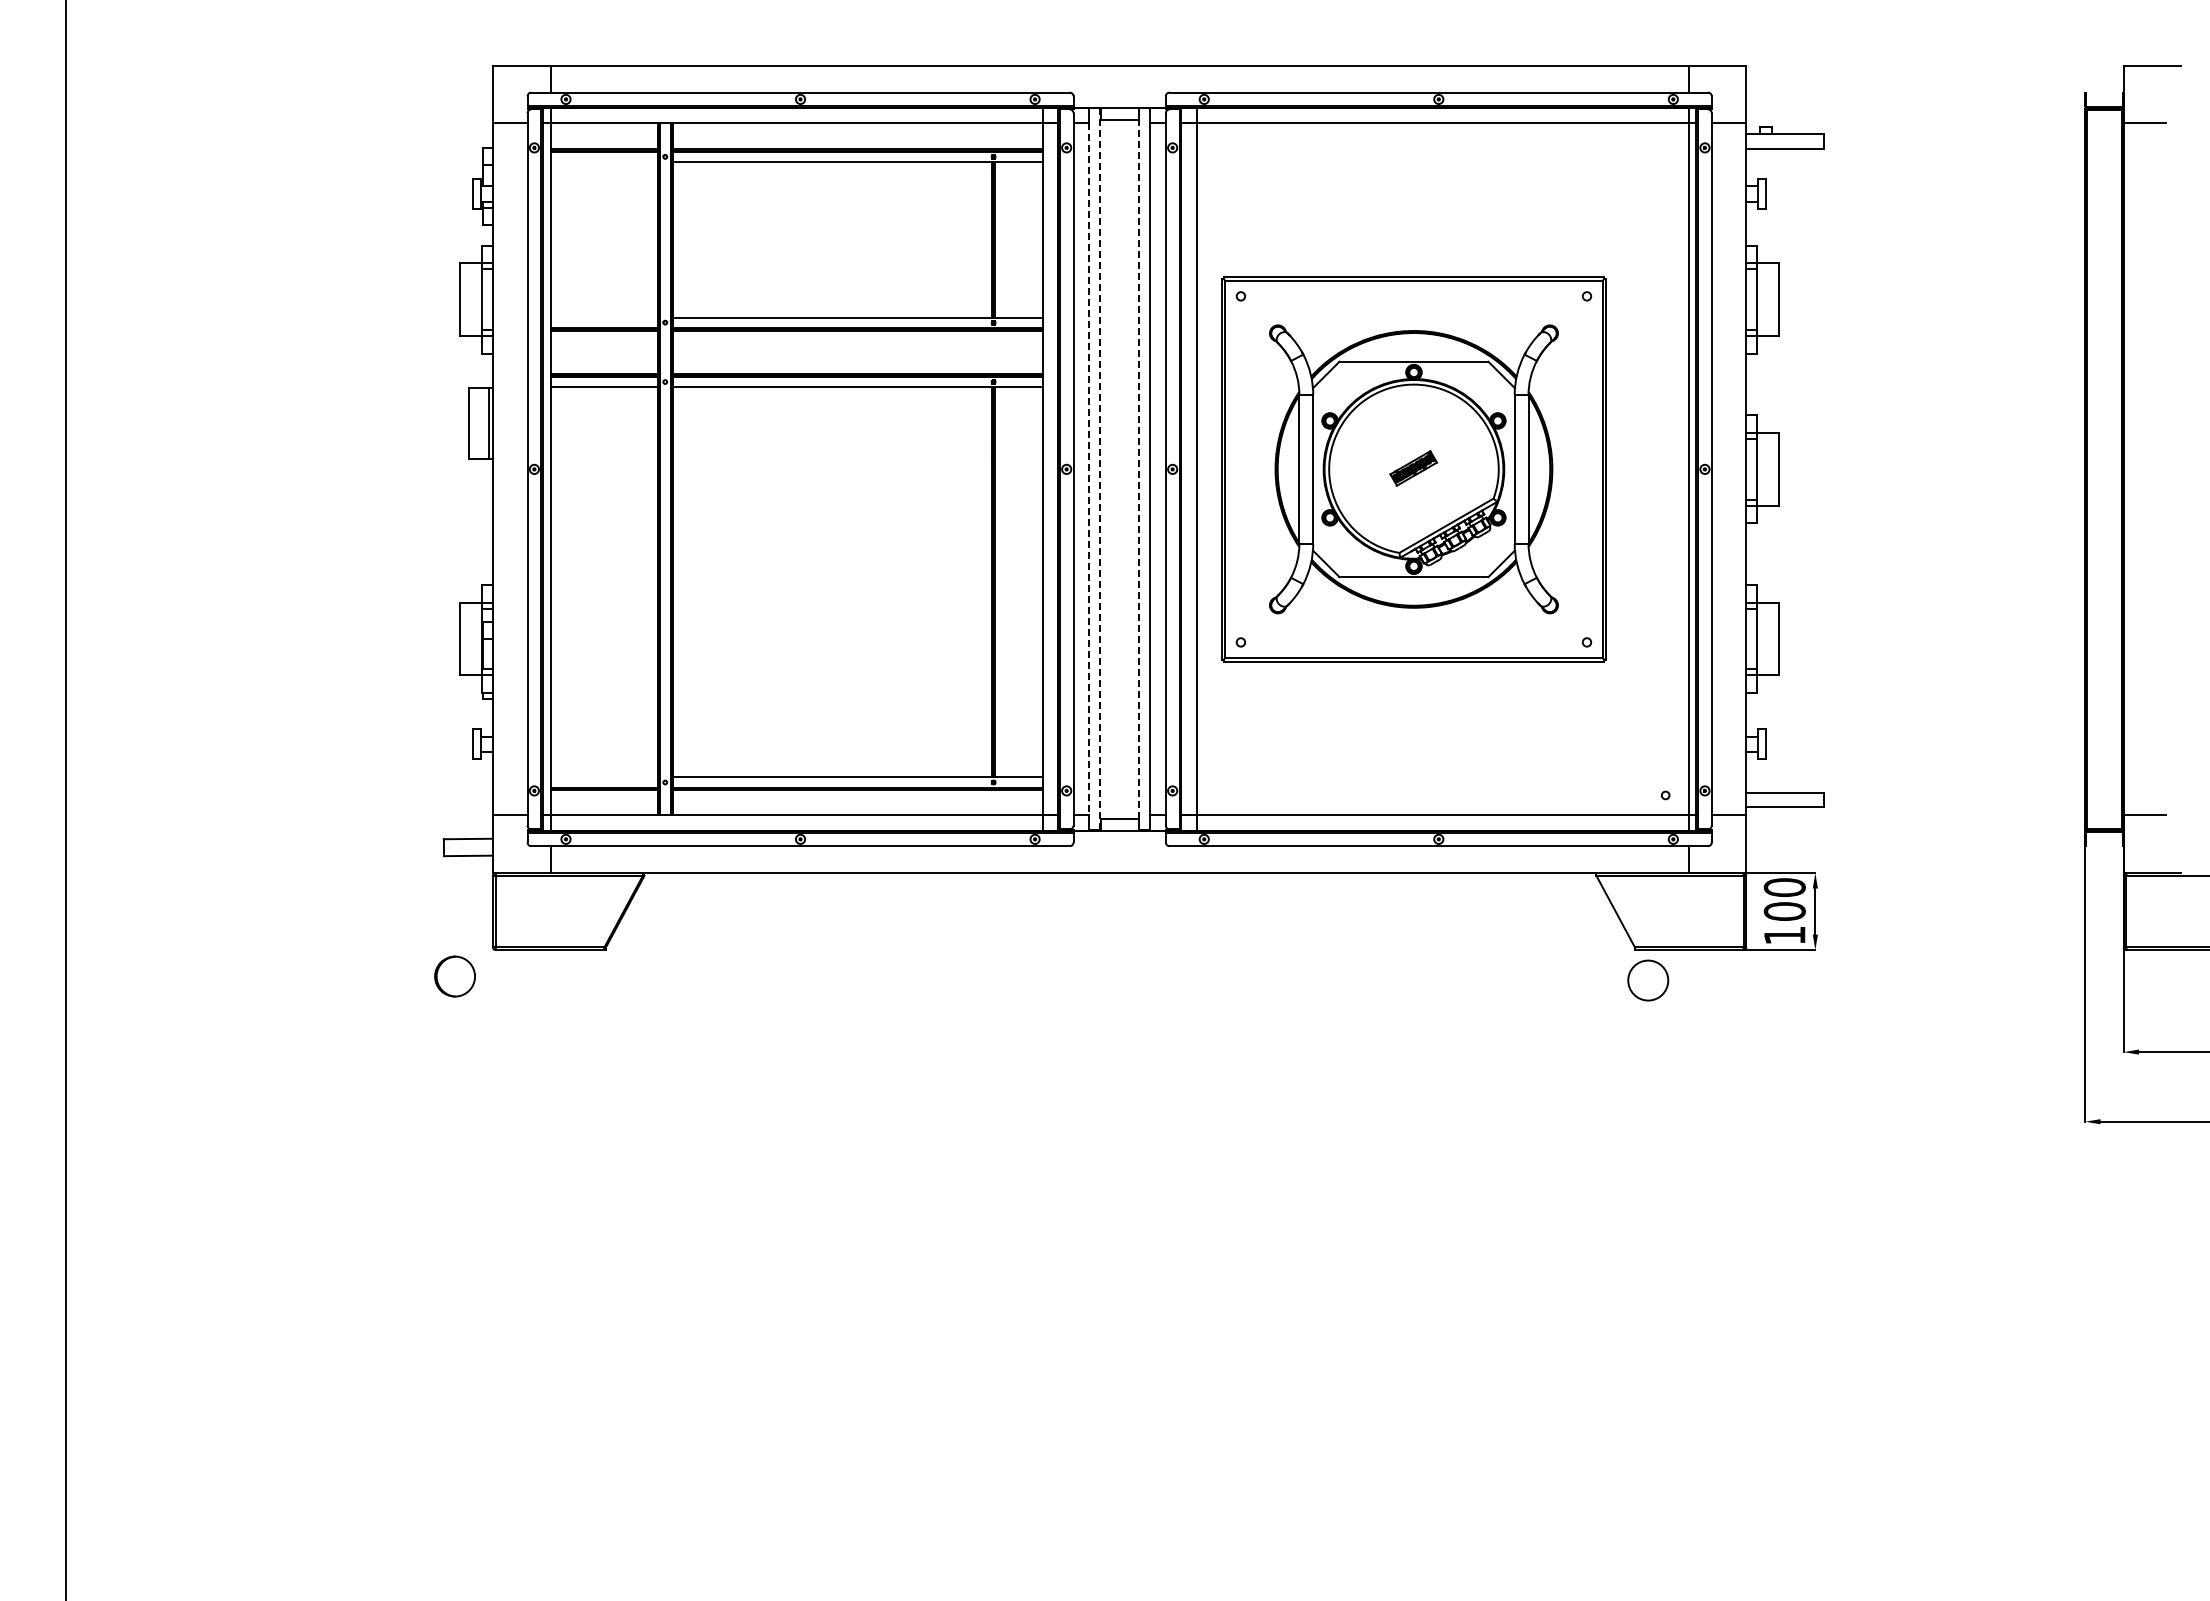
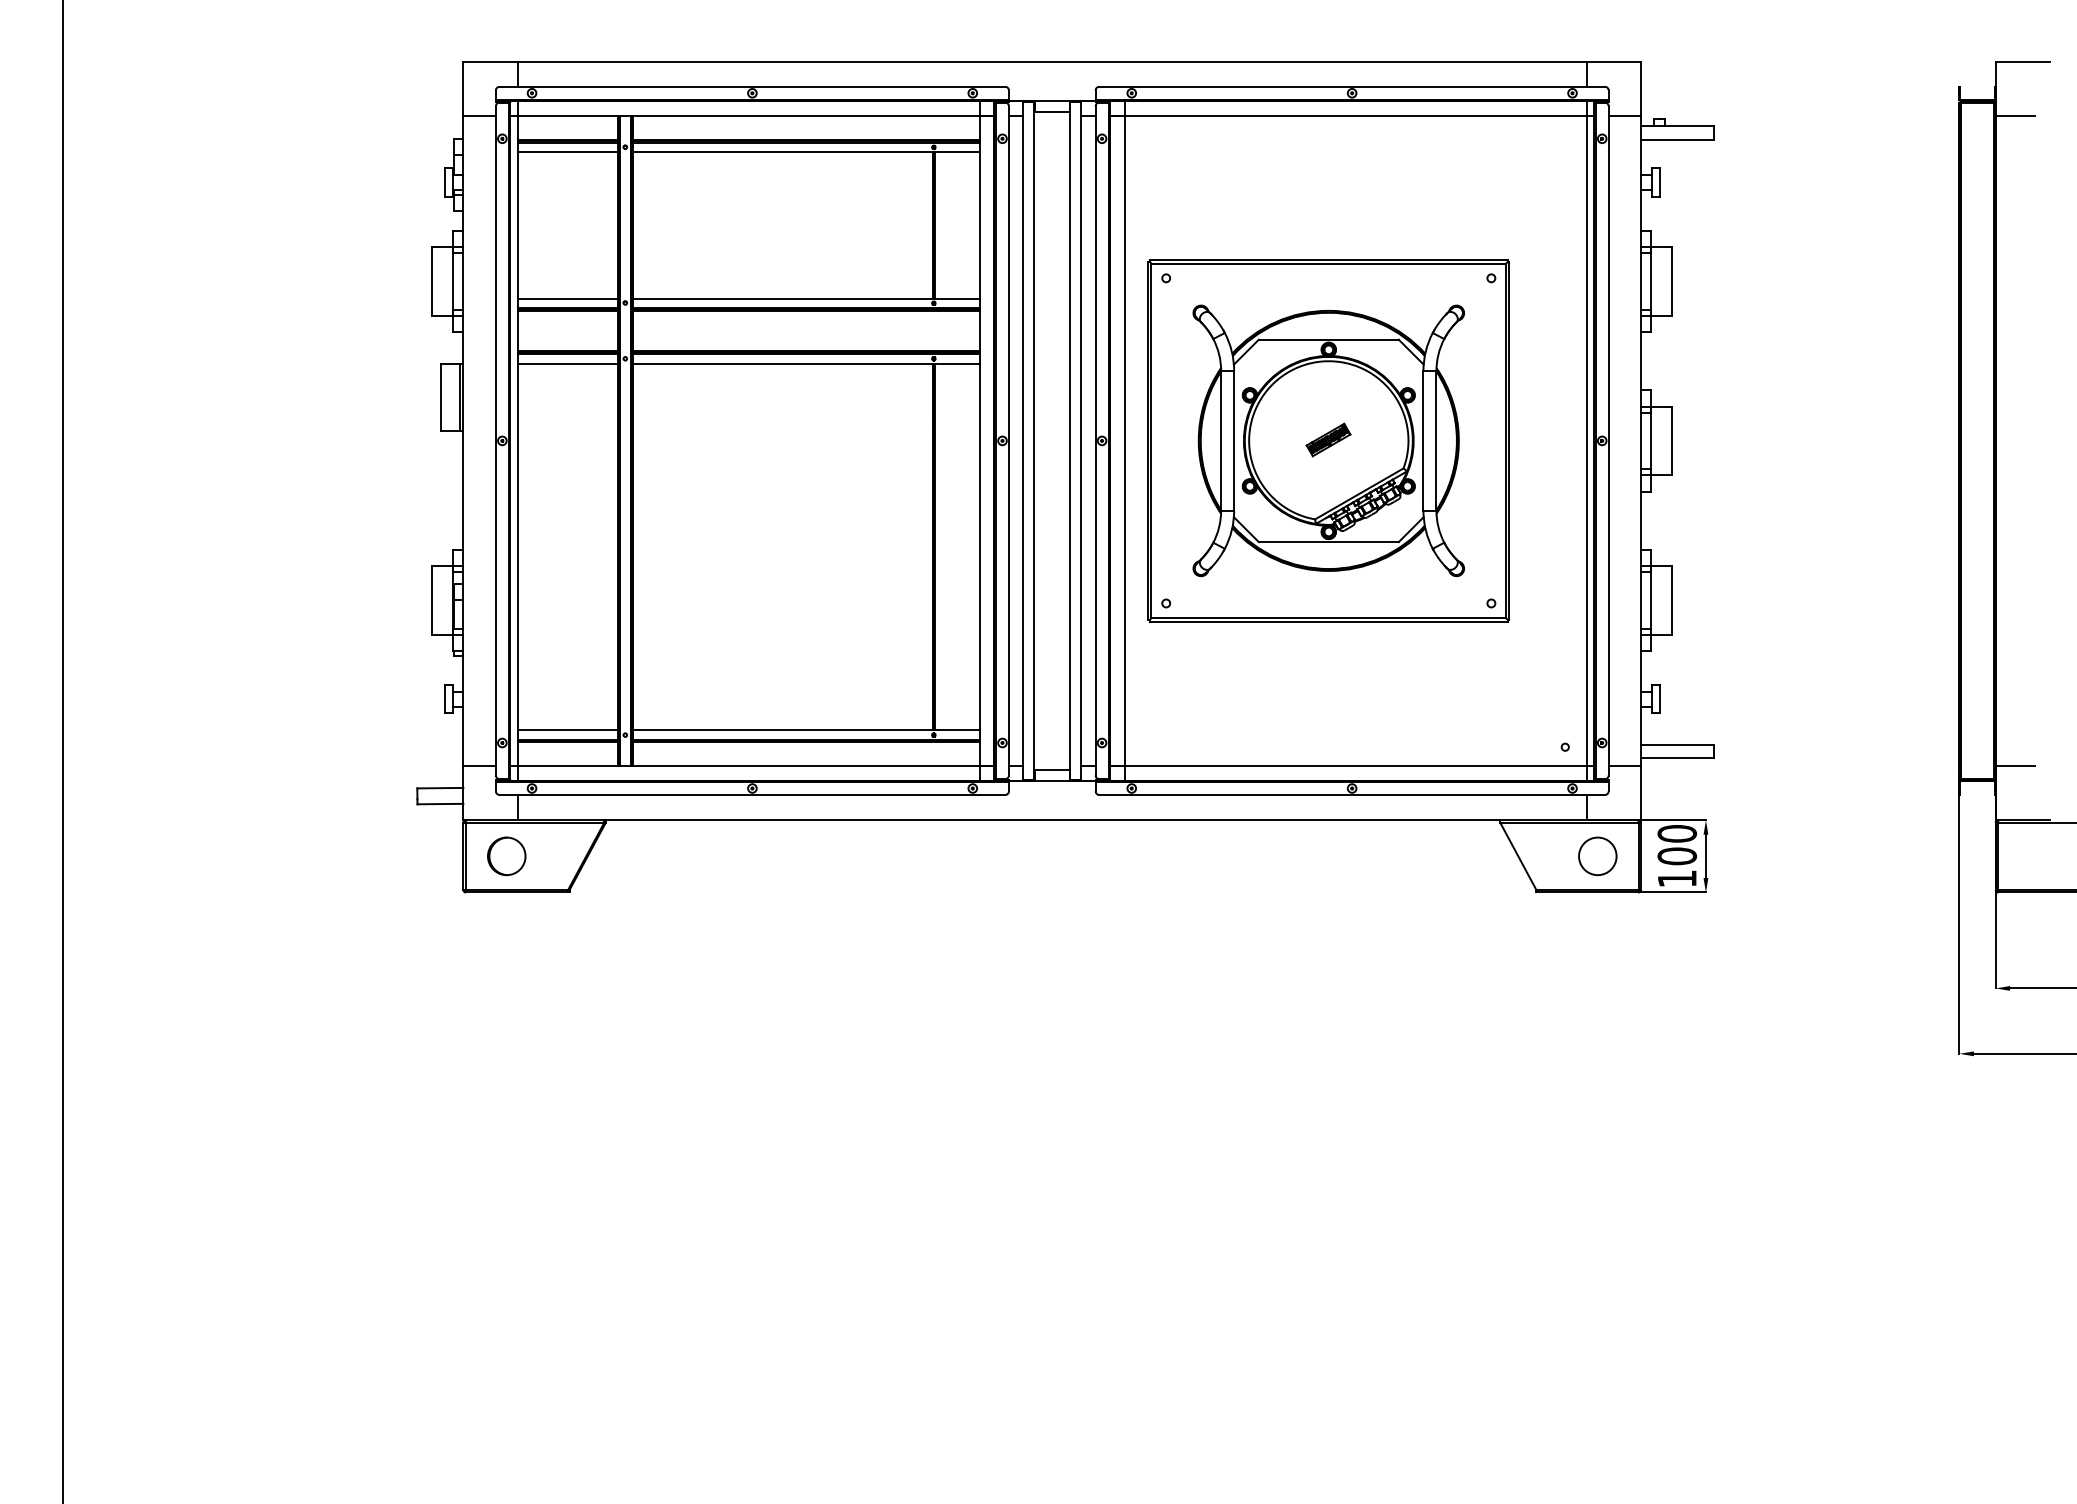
line: (603, 162) -> (567, 152), added
line: (603, 317) -> (567, 298), added
line: (1100, 468) -> (1034, 440), dashed -> solid
line: (1088, 469) -> (1022, 440), dashed -> solid
line: (1138, 469) -> (1069, 440), dashed -> solid
line: (603, 777) -> (567, 730), added
part: (454, 976) -> (506, 856), moved
circle: (1648, 980) -> (1598, 856), moved

